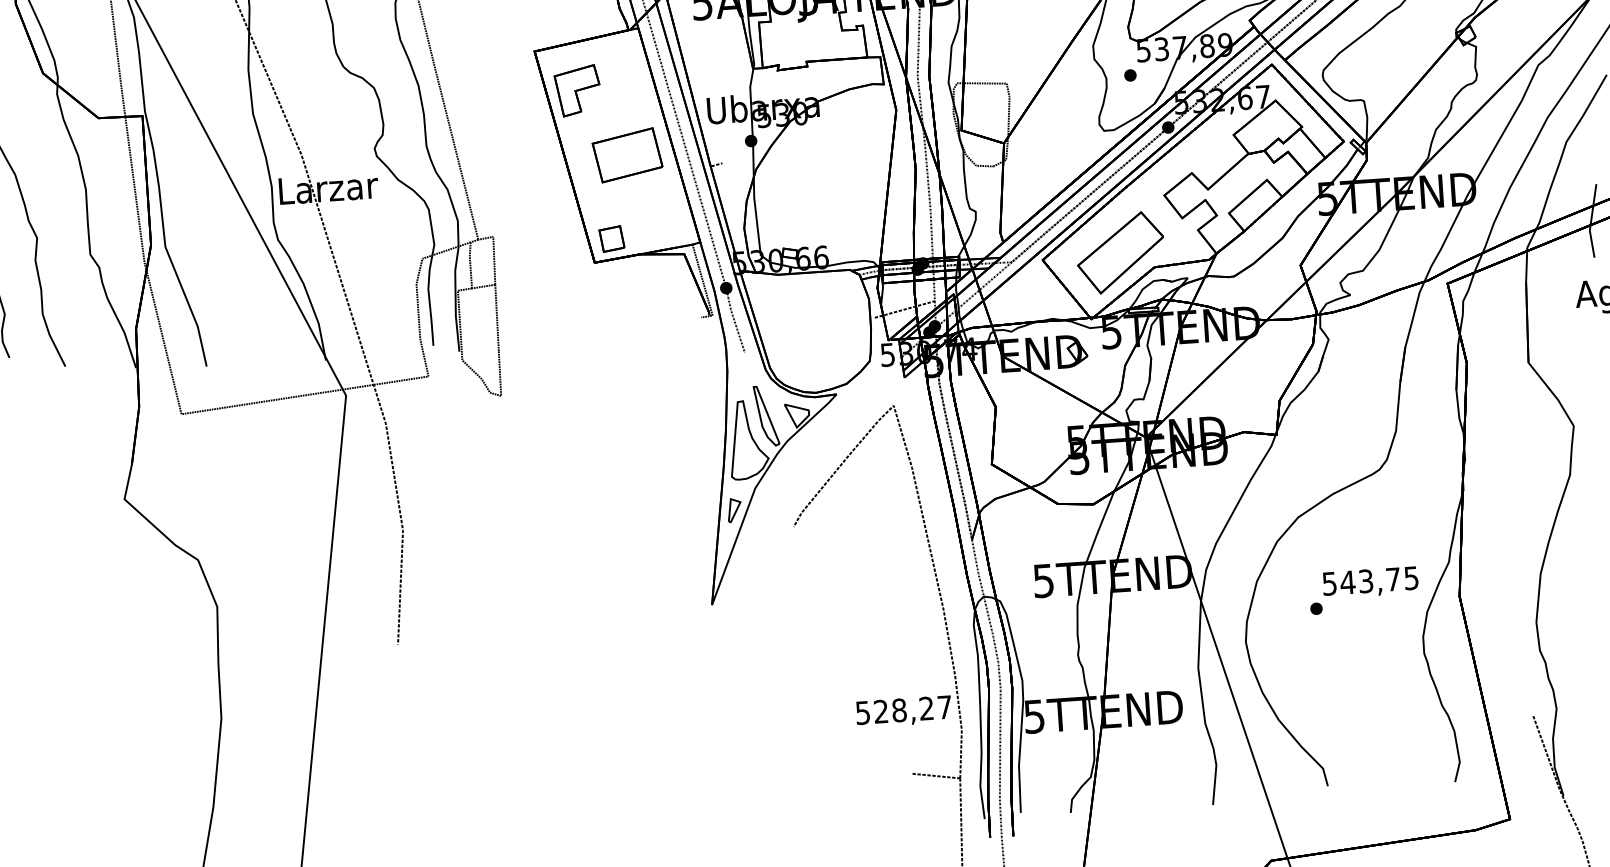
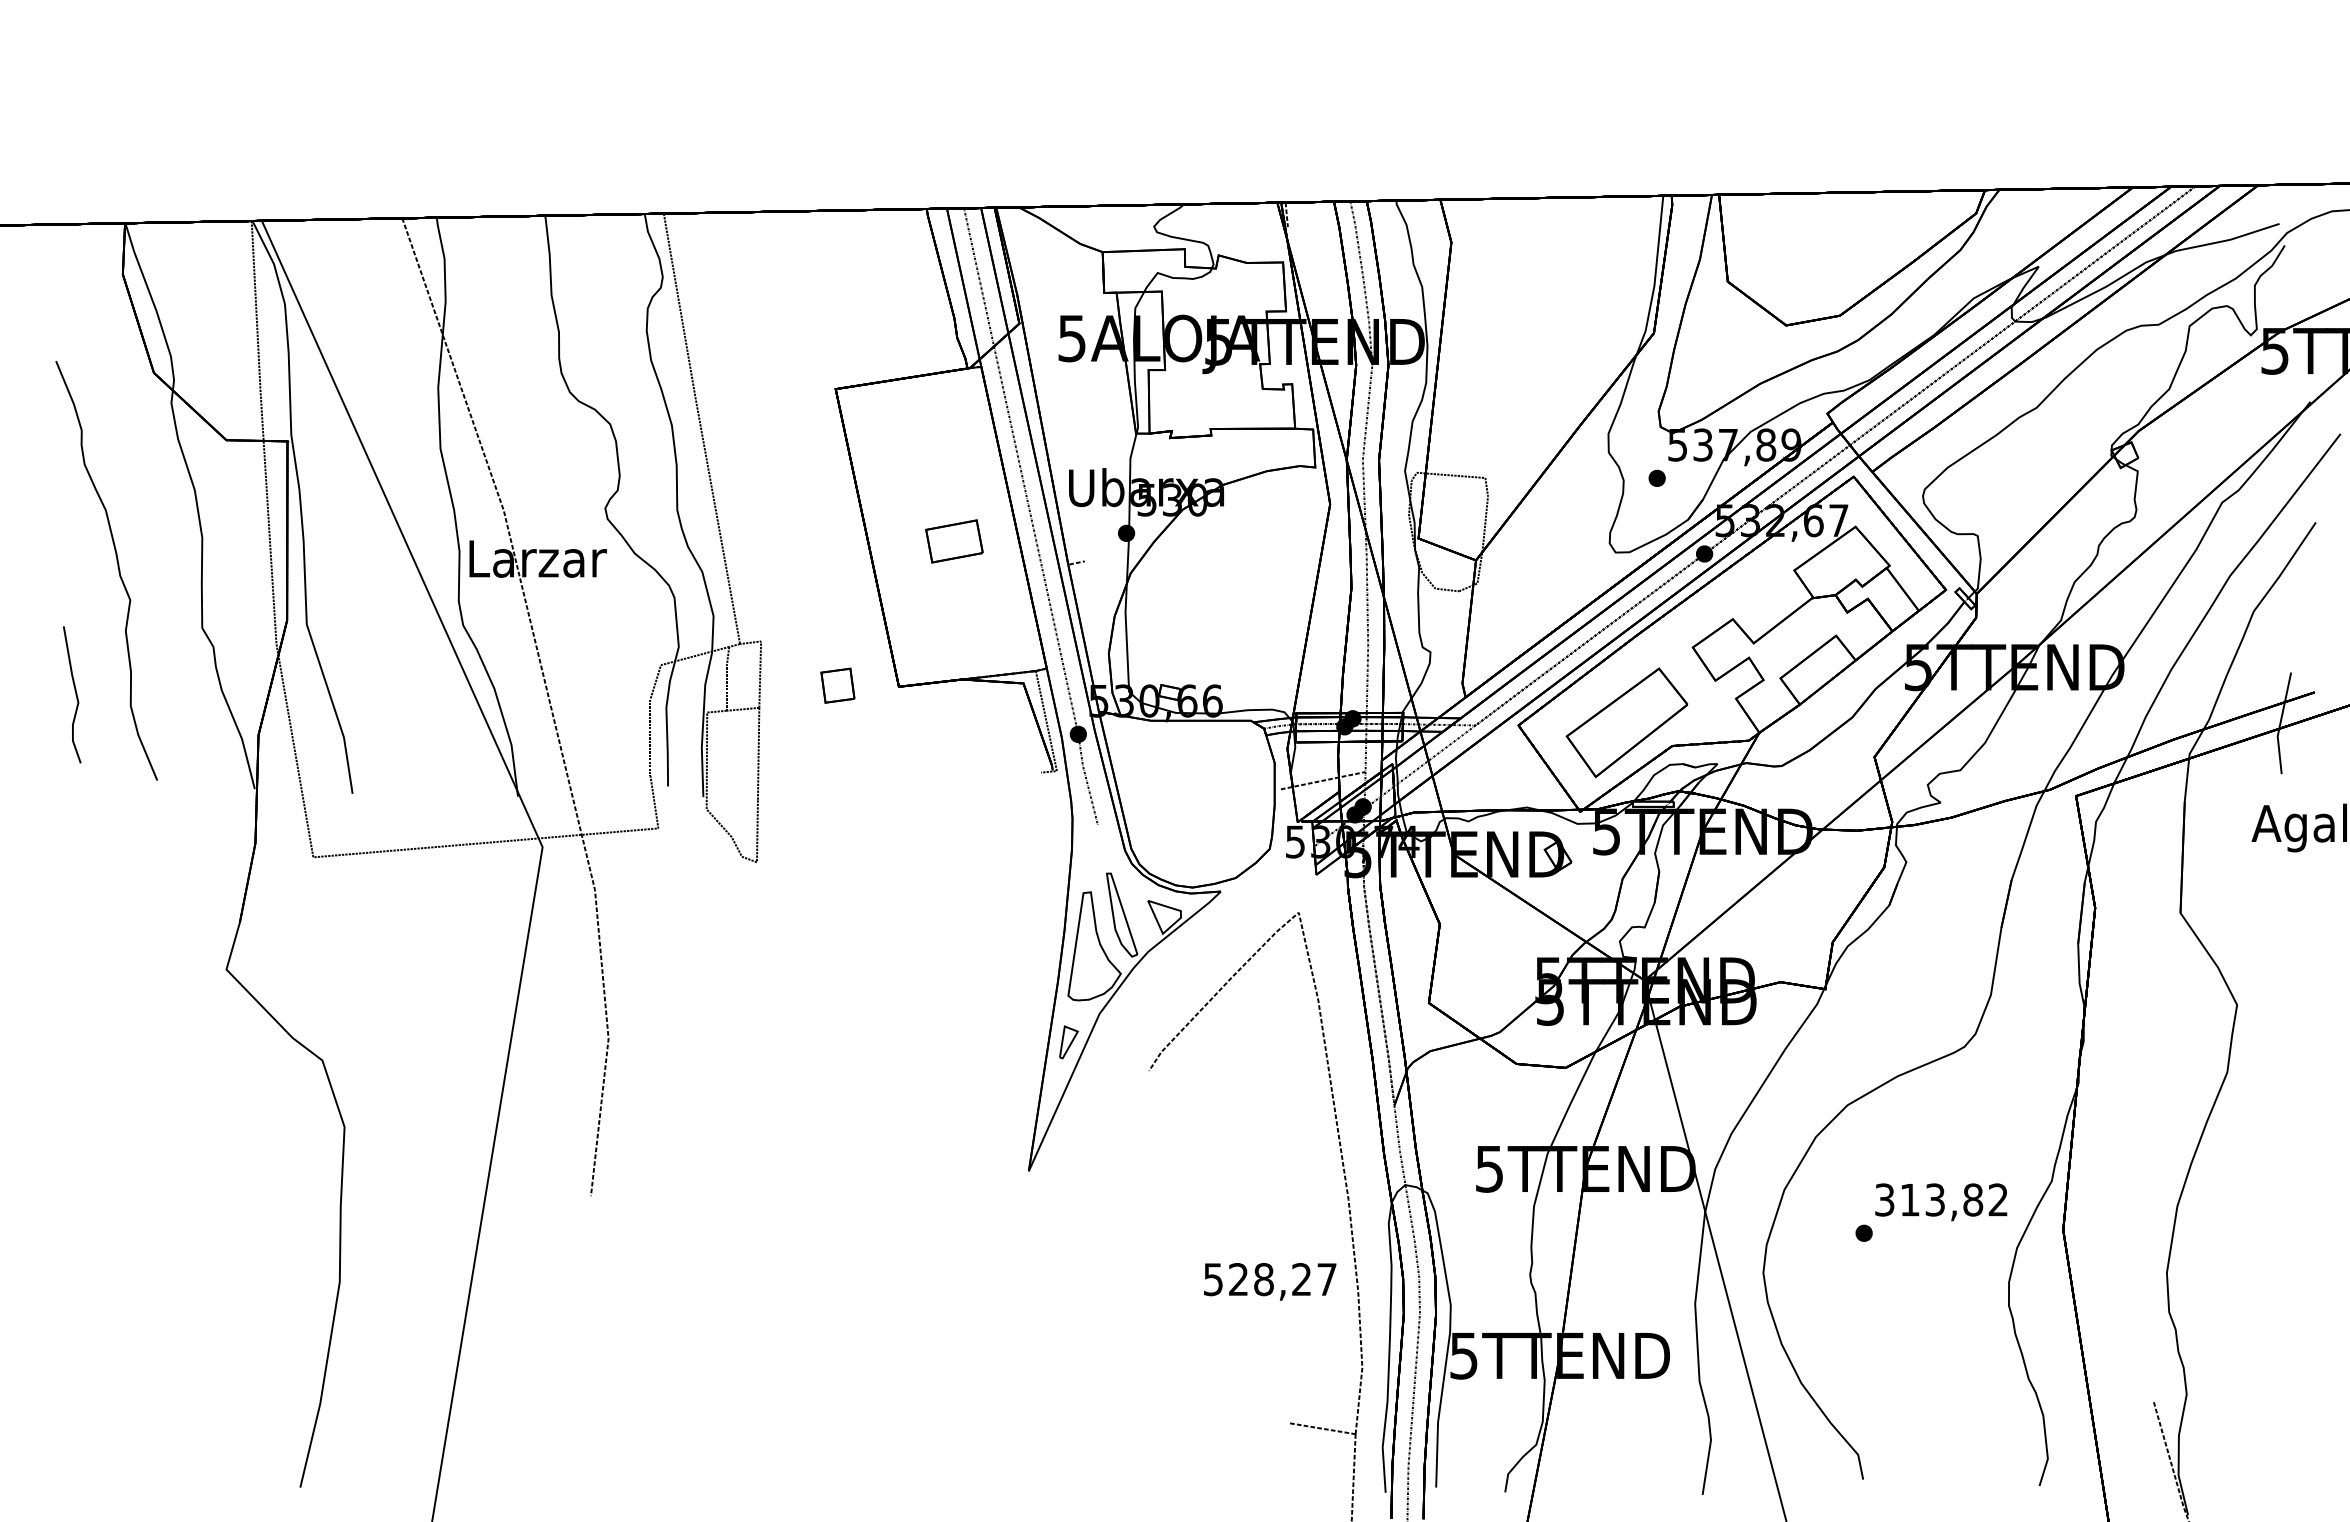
part: (577, 90) -> (891, 447), removed
part: (627, 155) -> (954, 541), size x0.6
part: (611, 238) -> (837, 685), moved
text: (1370, 580) -> (1941, 1199), 543,75 -> 313,82
text: (904, 711) -> (1270, 1281), moved

